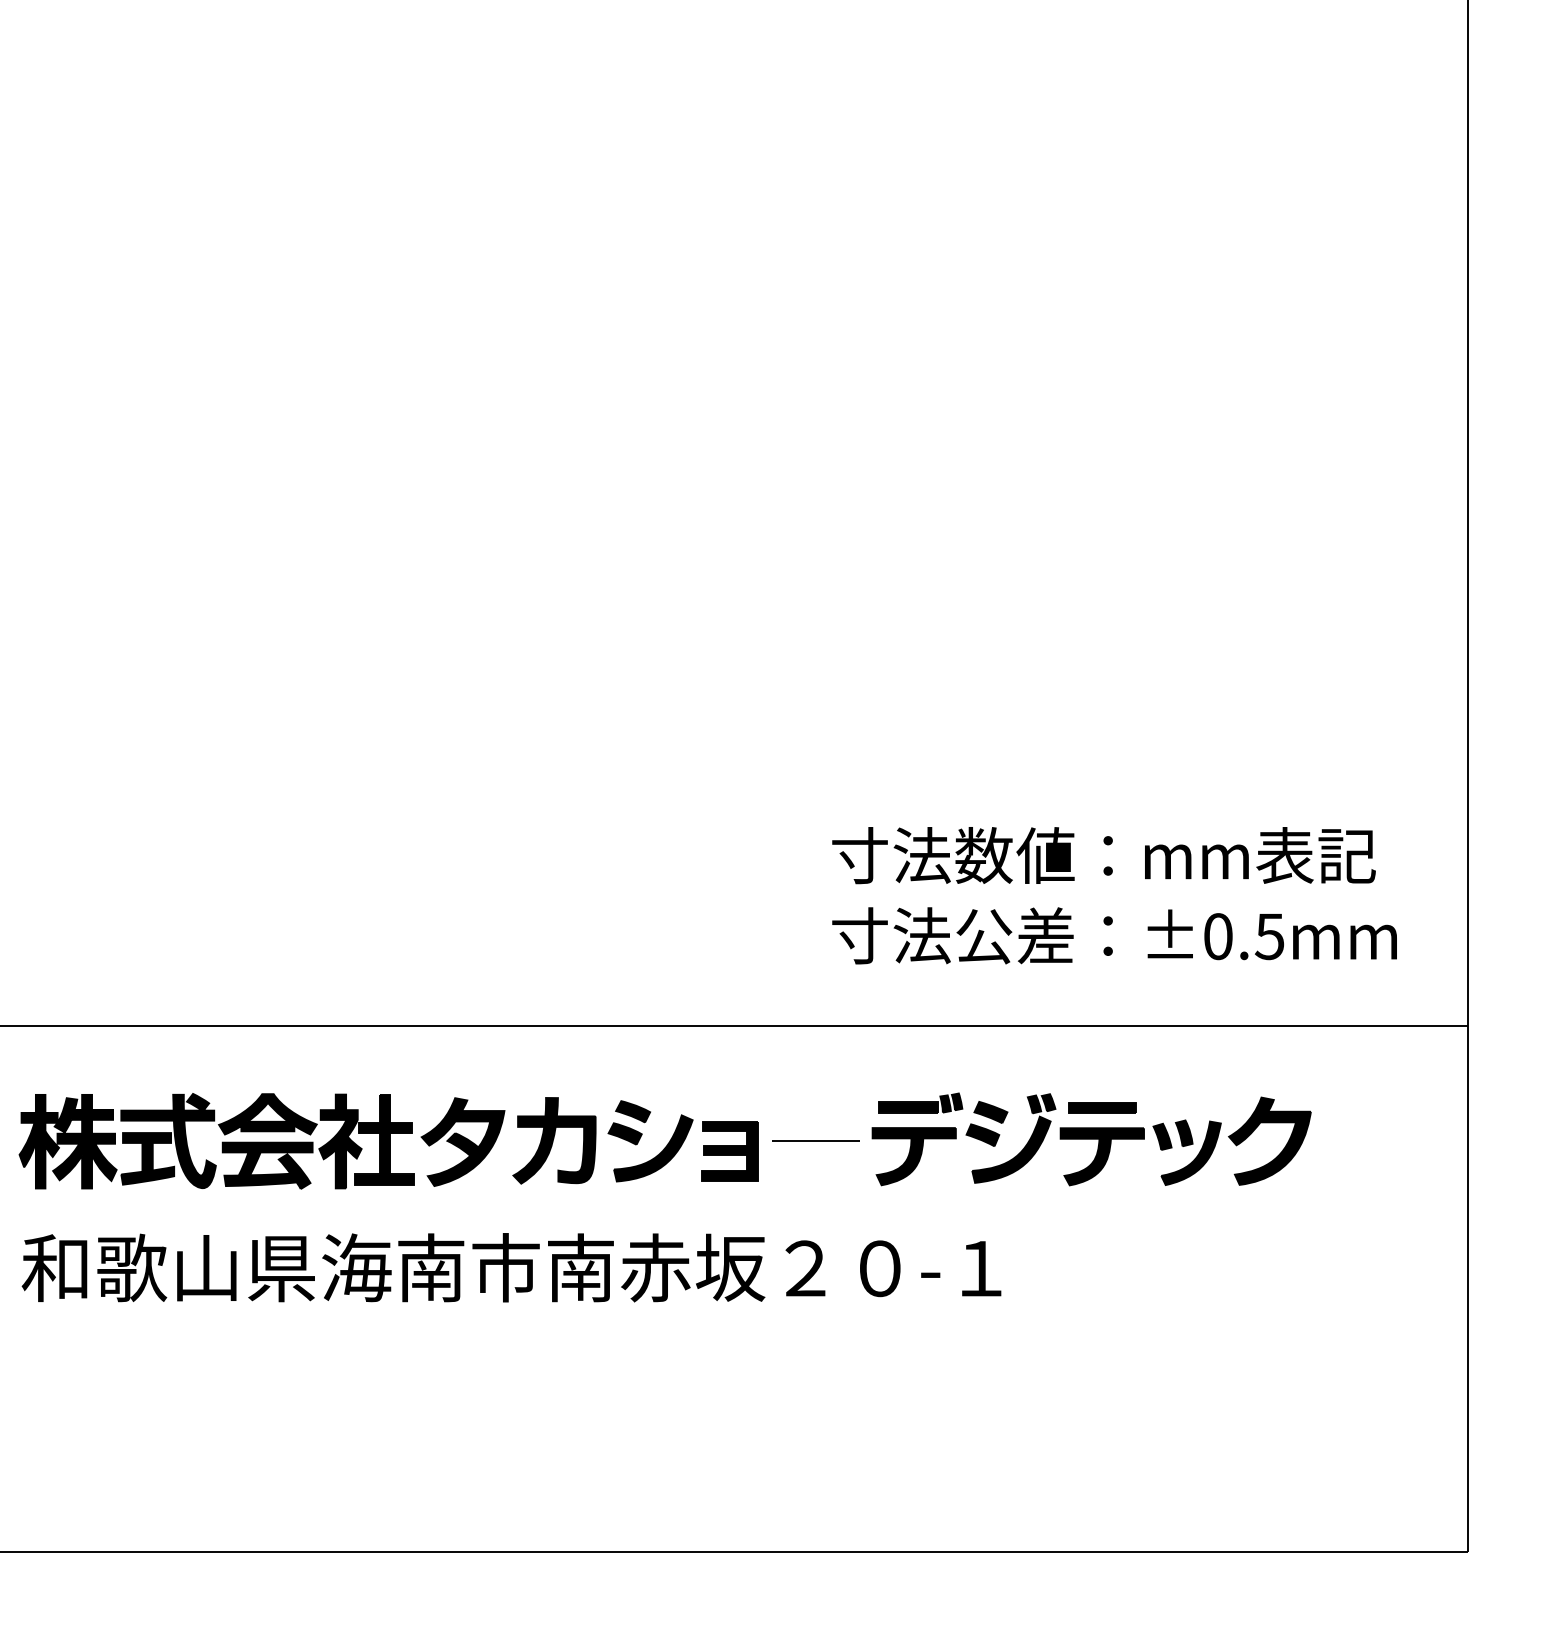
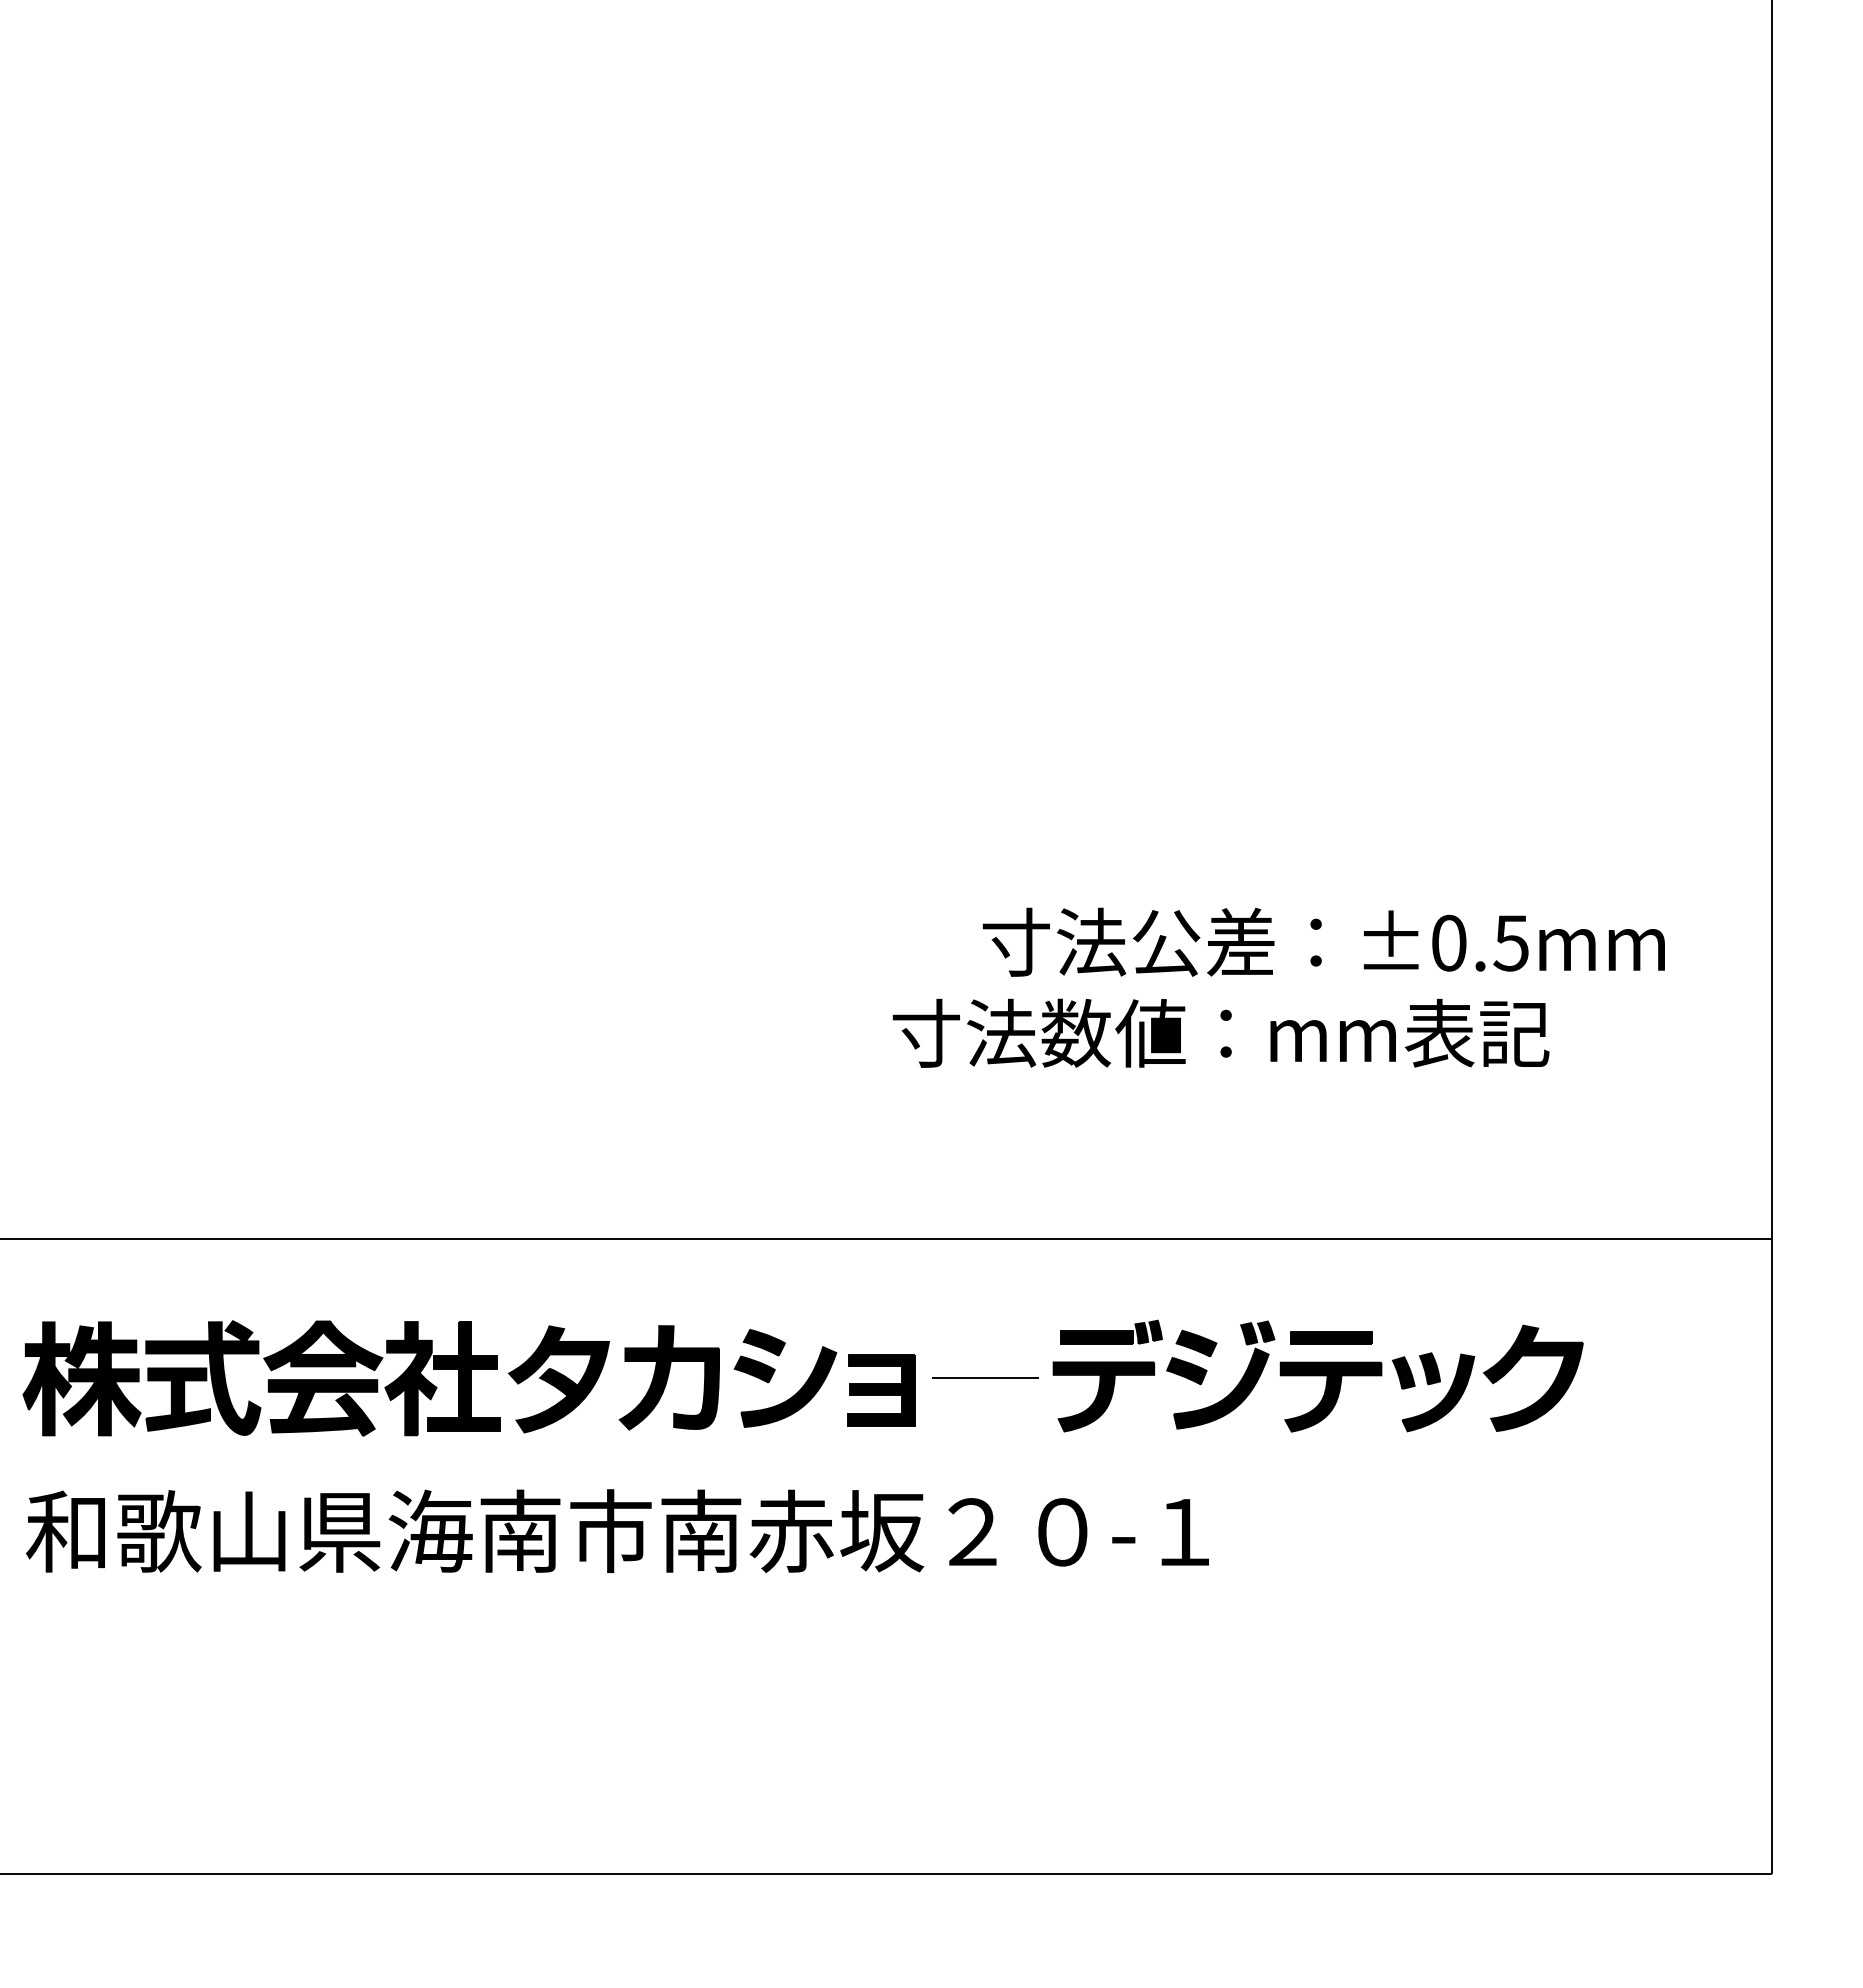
text: (1103, 854) -> (1220, 1032), moved
text: (1114, 935) -> (1323, 941), moved

